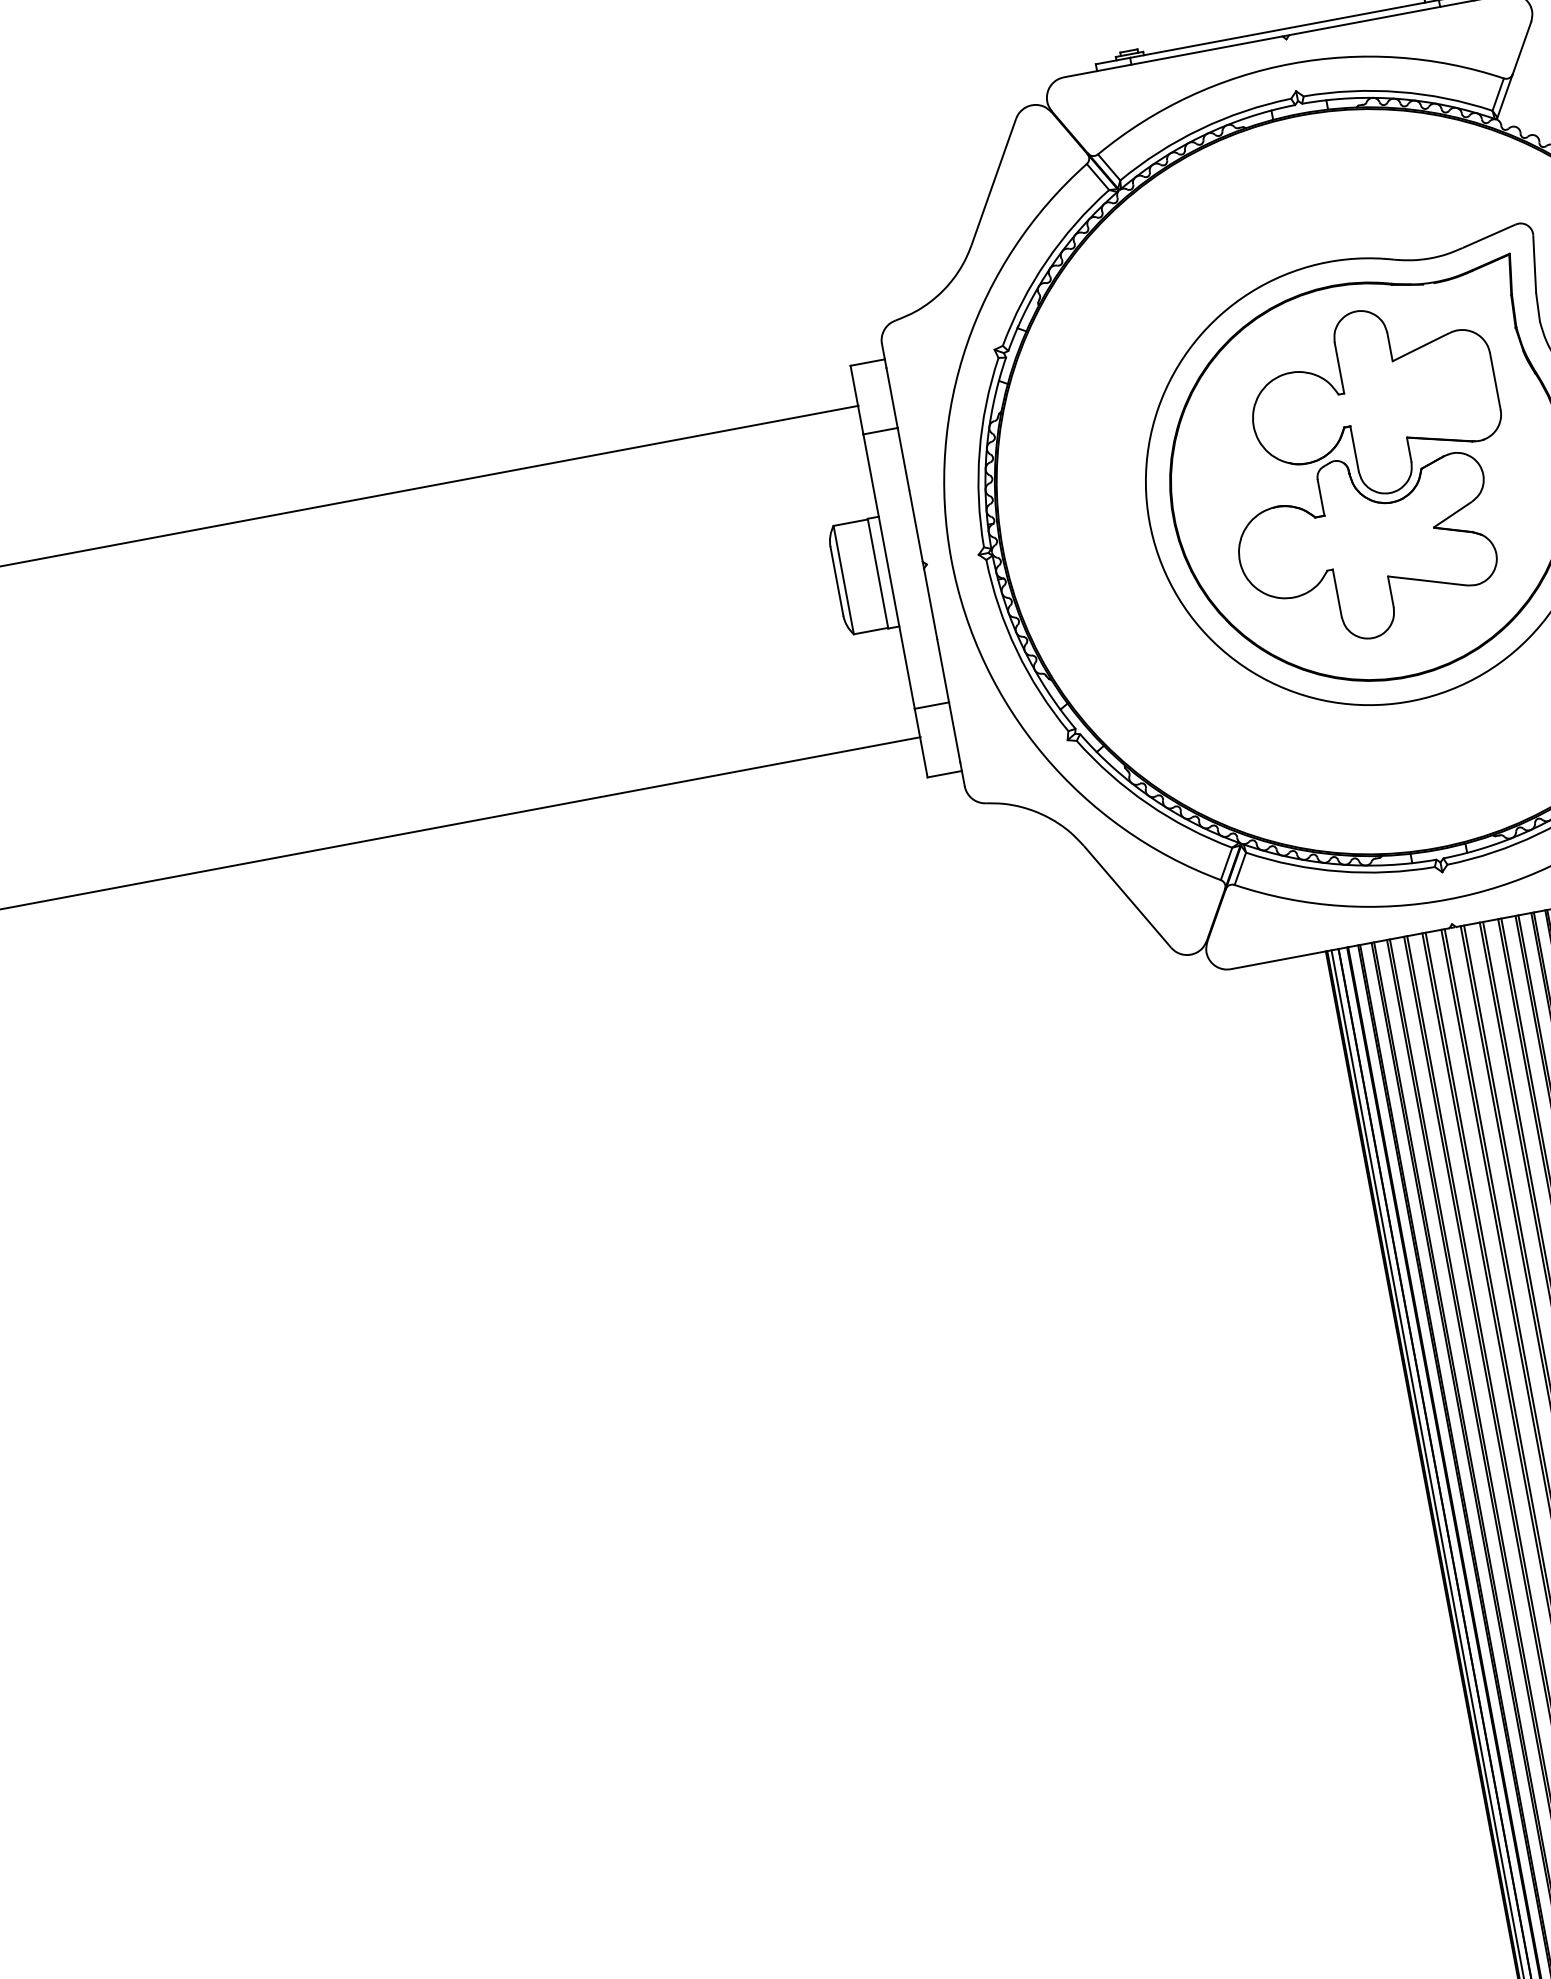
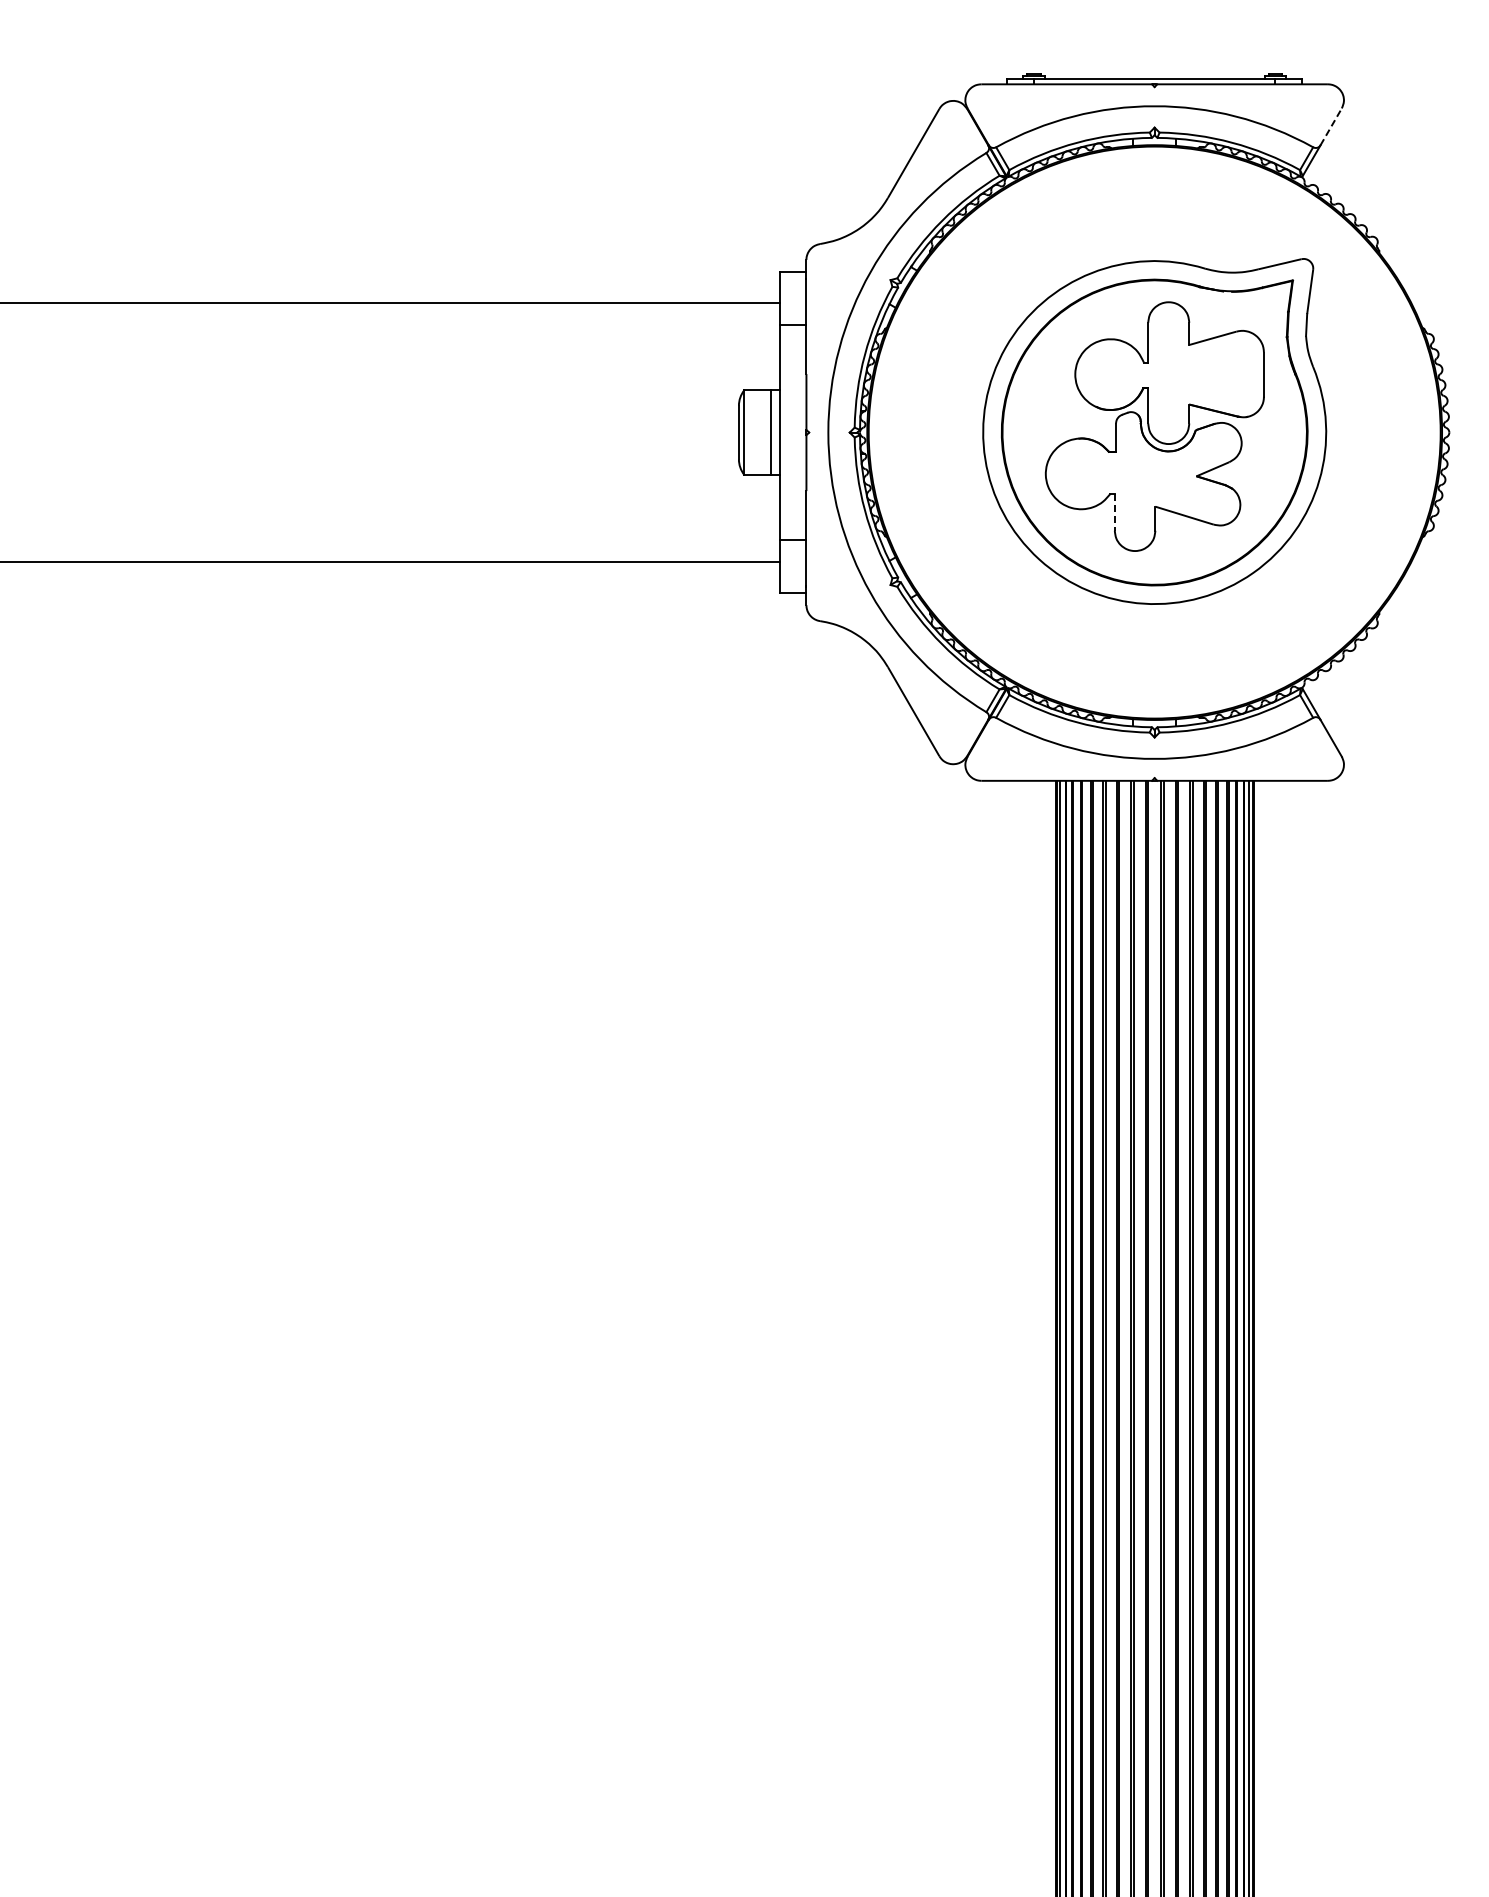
line: (1522, 47) -> (1331, 126), solid -> dashed
line: (1336, 593) -> (1114, 512), solid -> dashed

